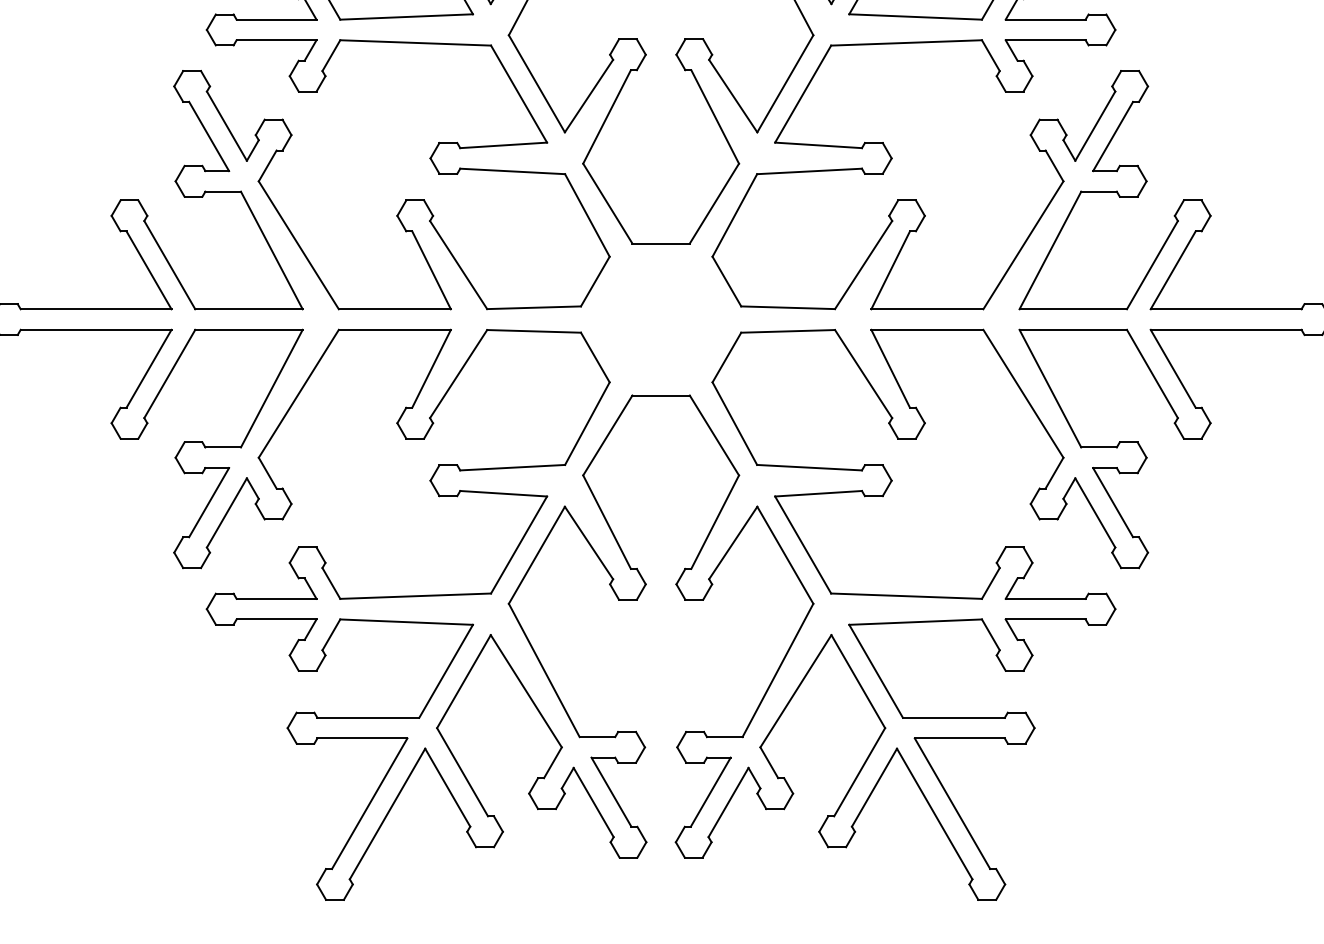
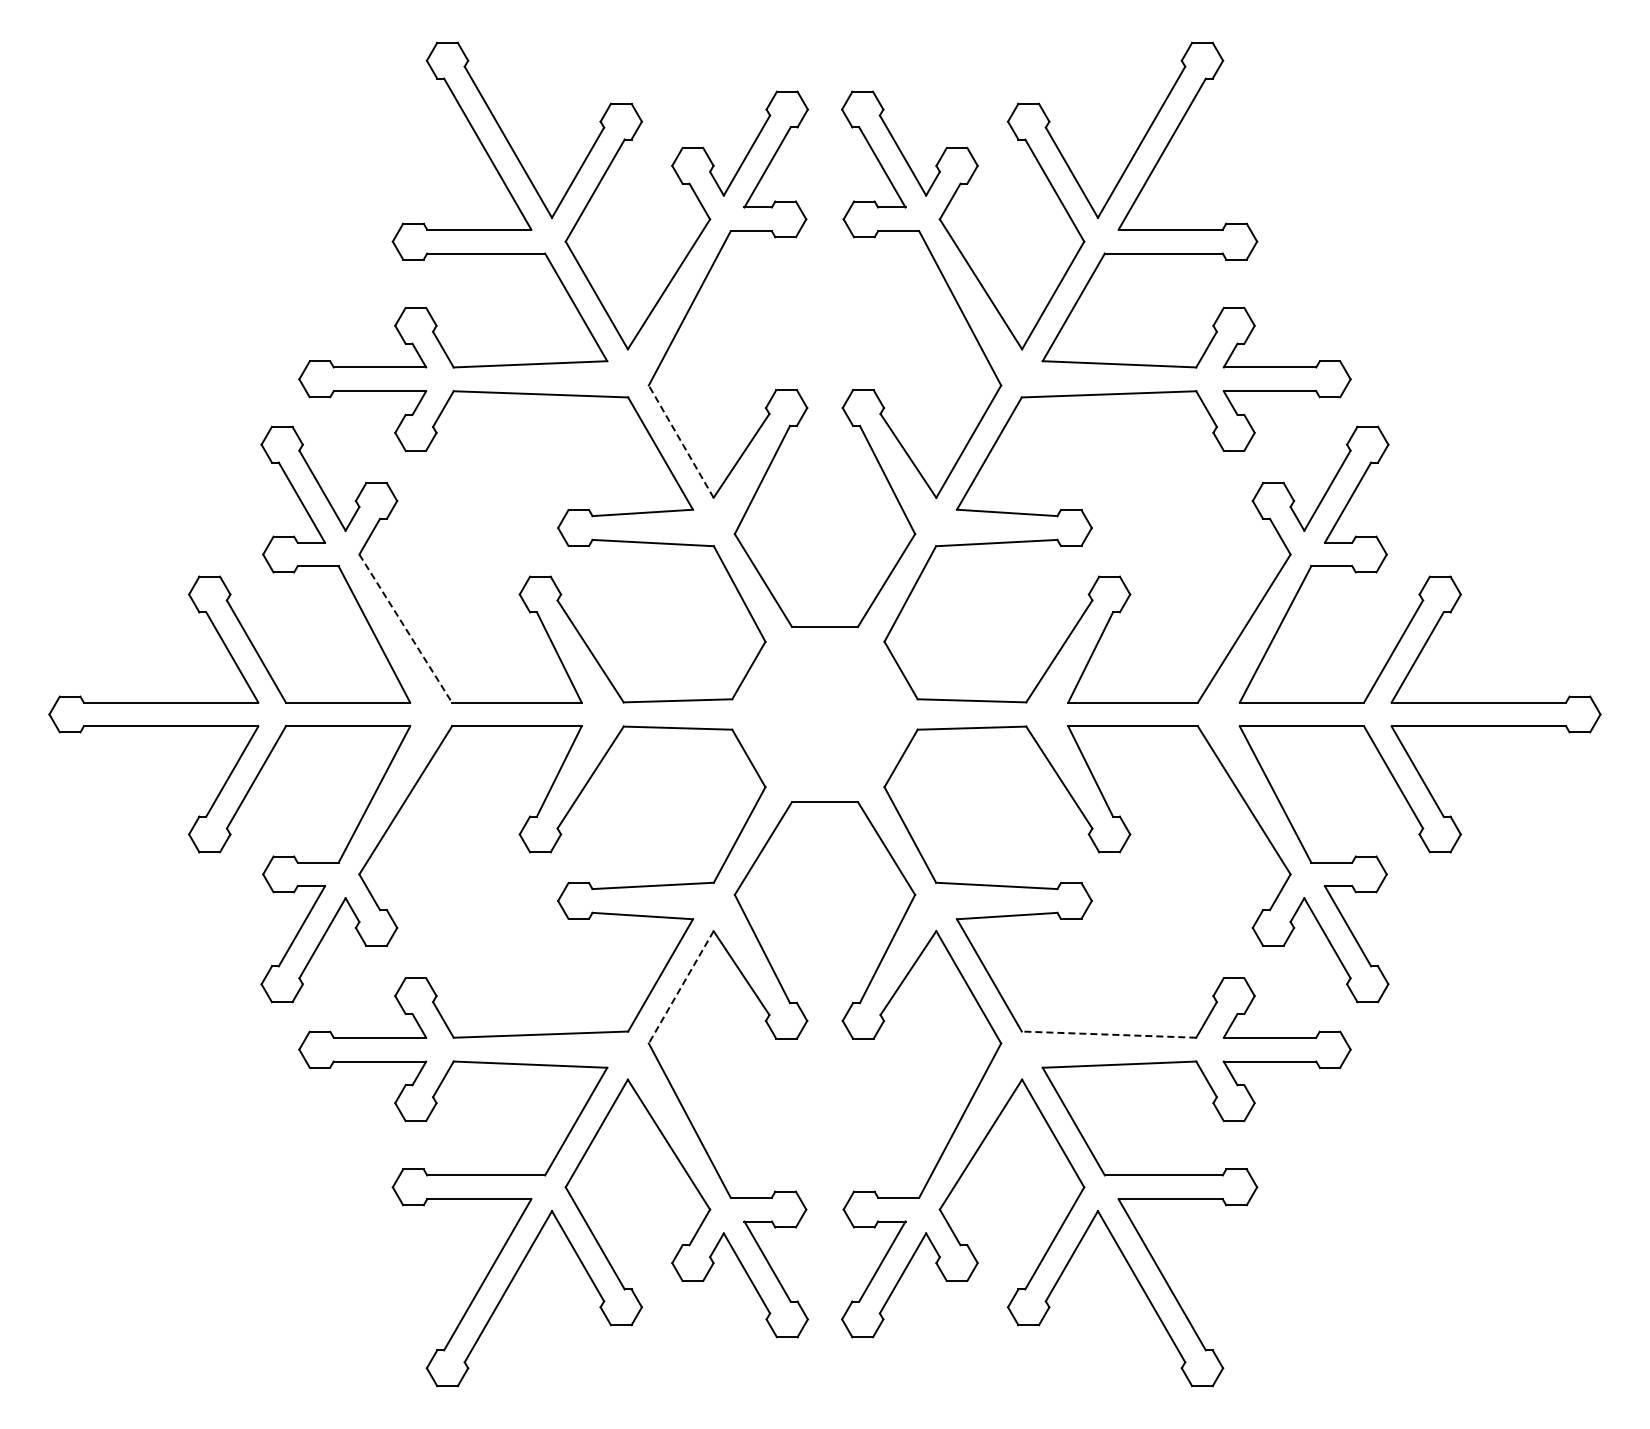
line: (537, 83) -> (681, 441), solid -> dashed
line: (298, 246) -> (405, 629), solid -> dashed
line: (537, 555) -> (681, 987), solid -> dashed
line: (906, 596) -> (1108, 1034), solid -> dashed

